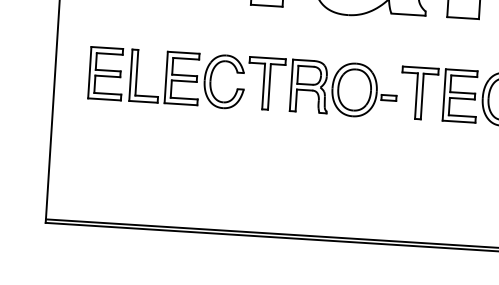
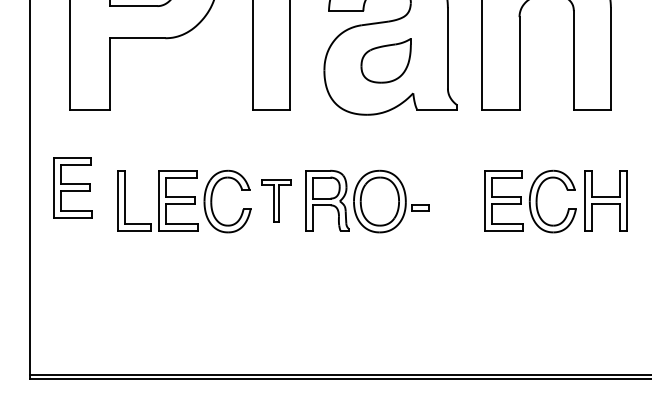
part: (105, 73) -> (72, 187), moved
part: (266, 83) -> (276, 200), size x0.7
part: (418, 93) -> (454, 200), removed

